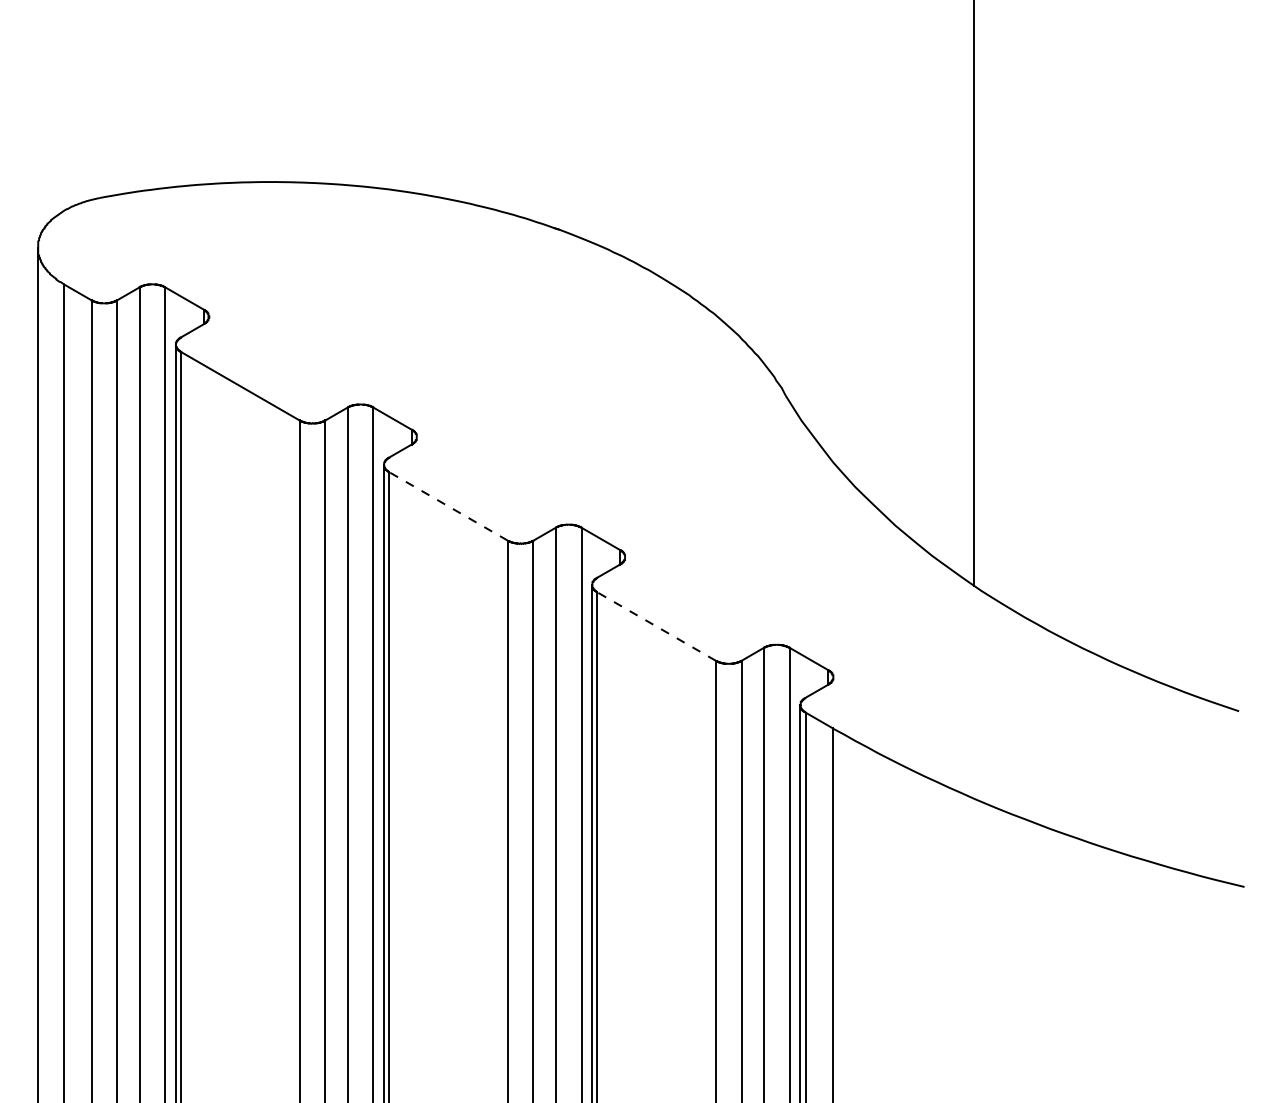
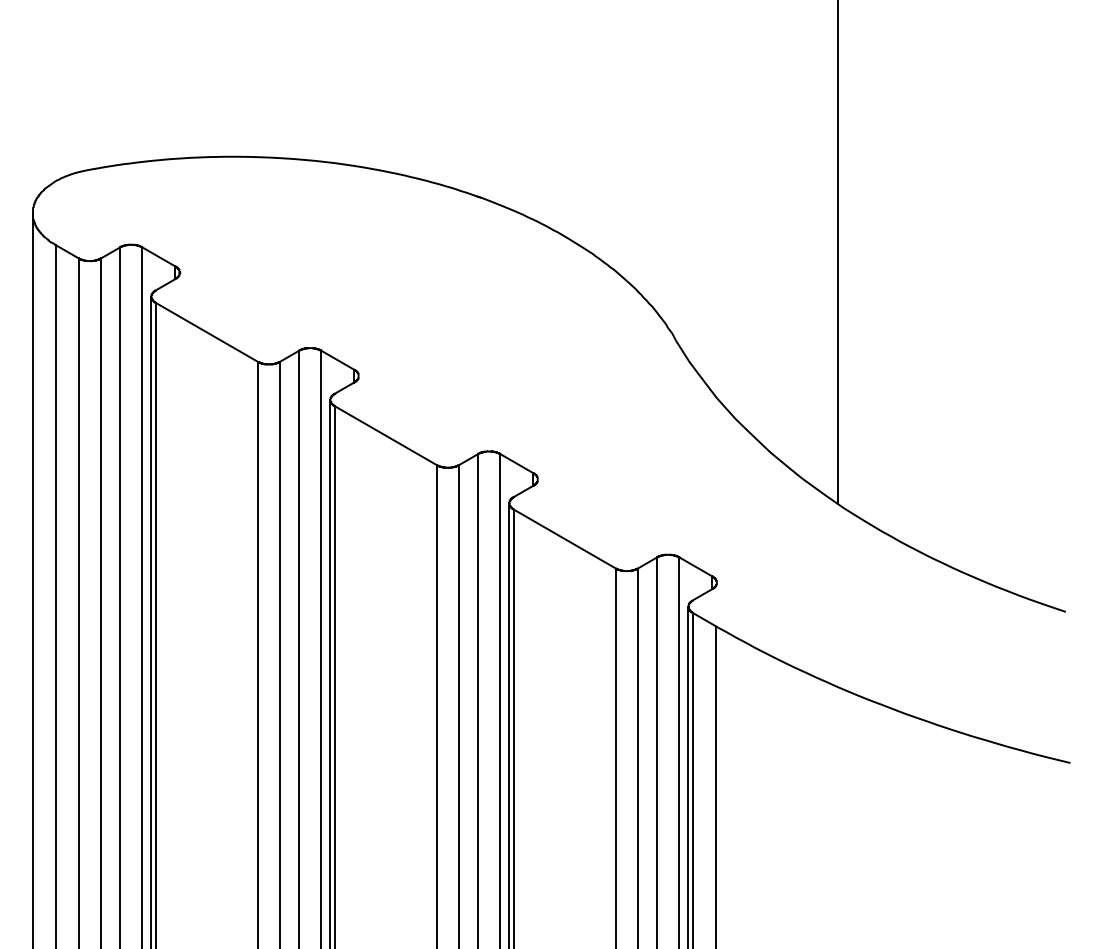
line: (448, 506) -> (385, 435), dashed -> solid
line: (656, 626) -> (564, 539), dashed -> solid

